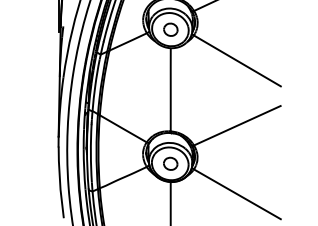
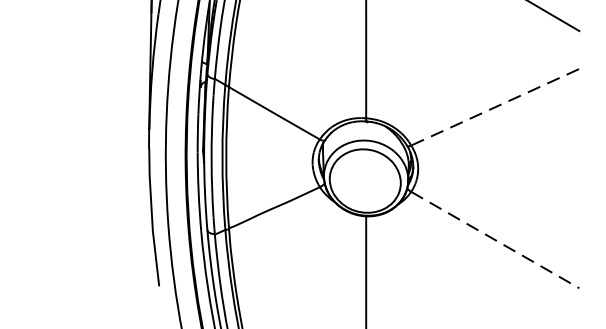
line: (237, 125) -> (495, 106), solid -> dashed
part: (170, 163) -> (365, 180), removed
line: (237, 194) -> (495, 240), solid -> dashed

